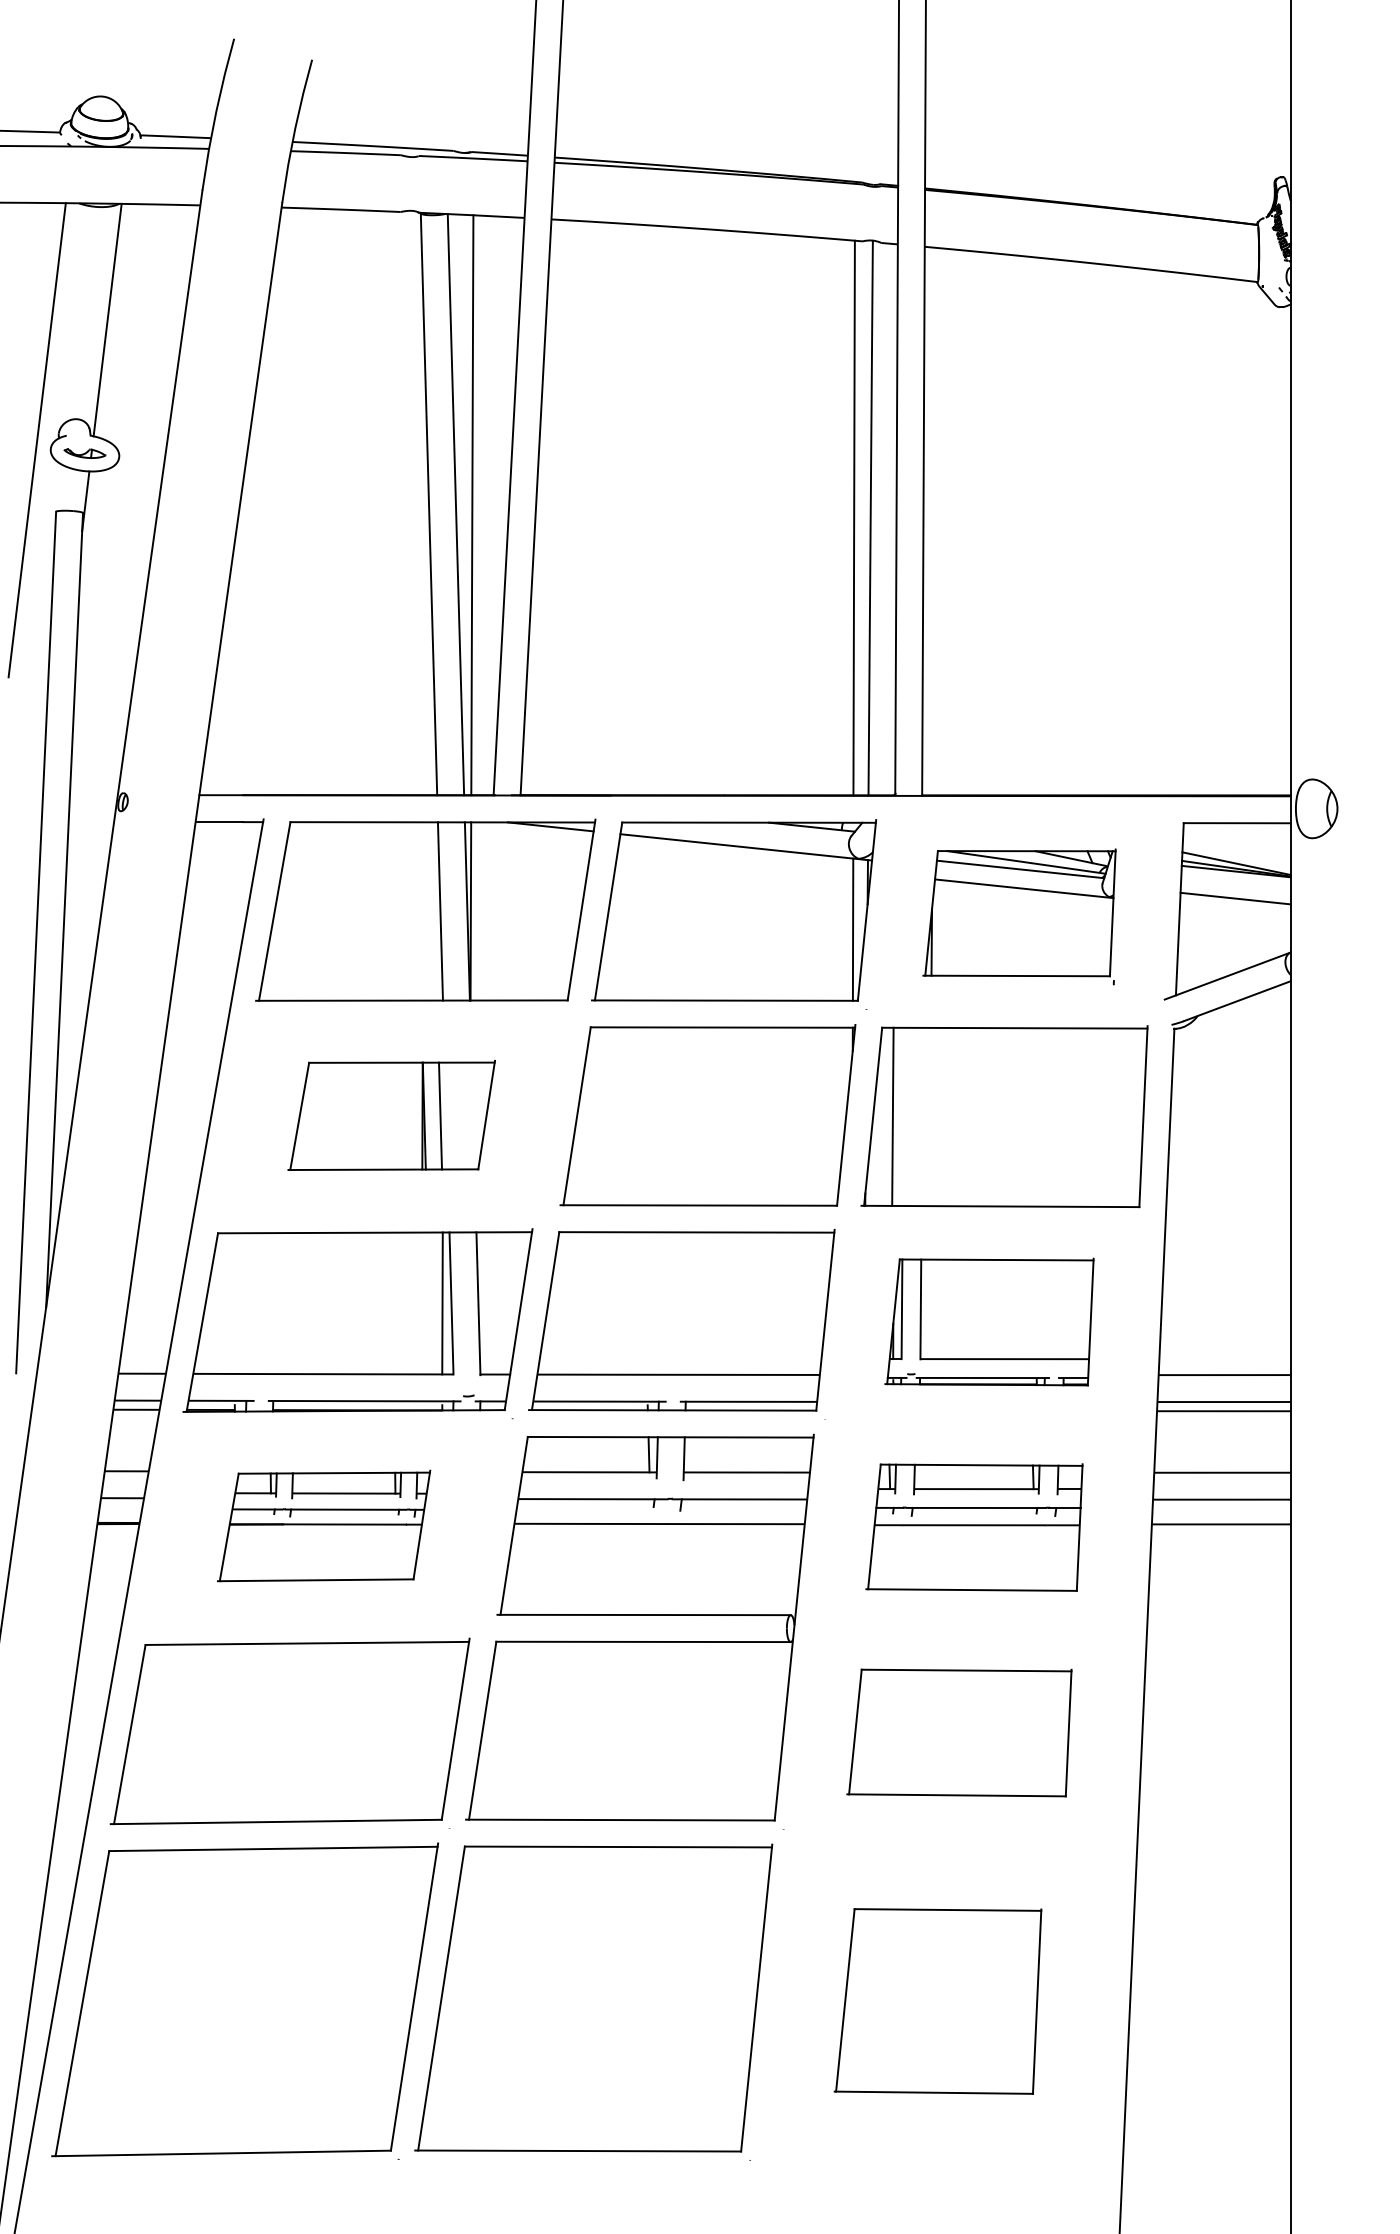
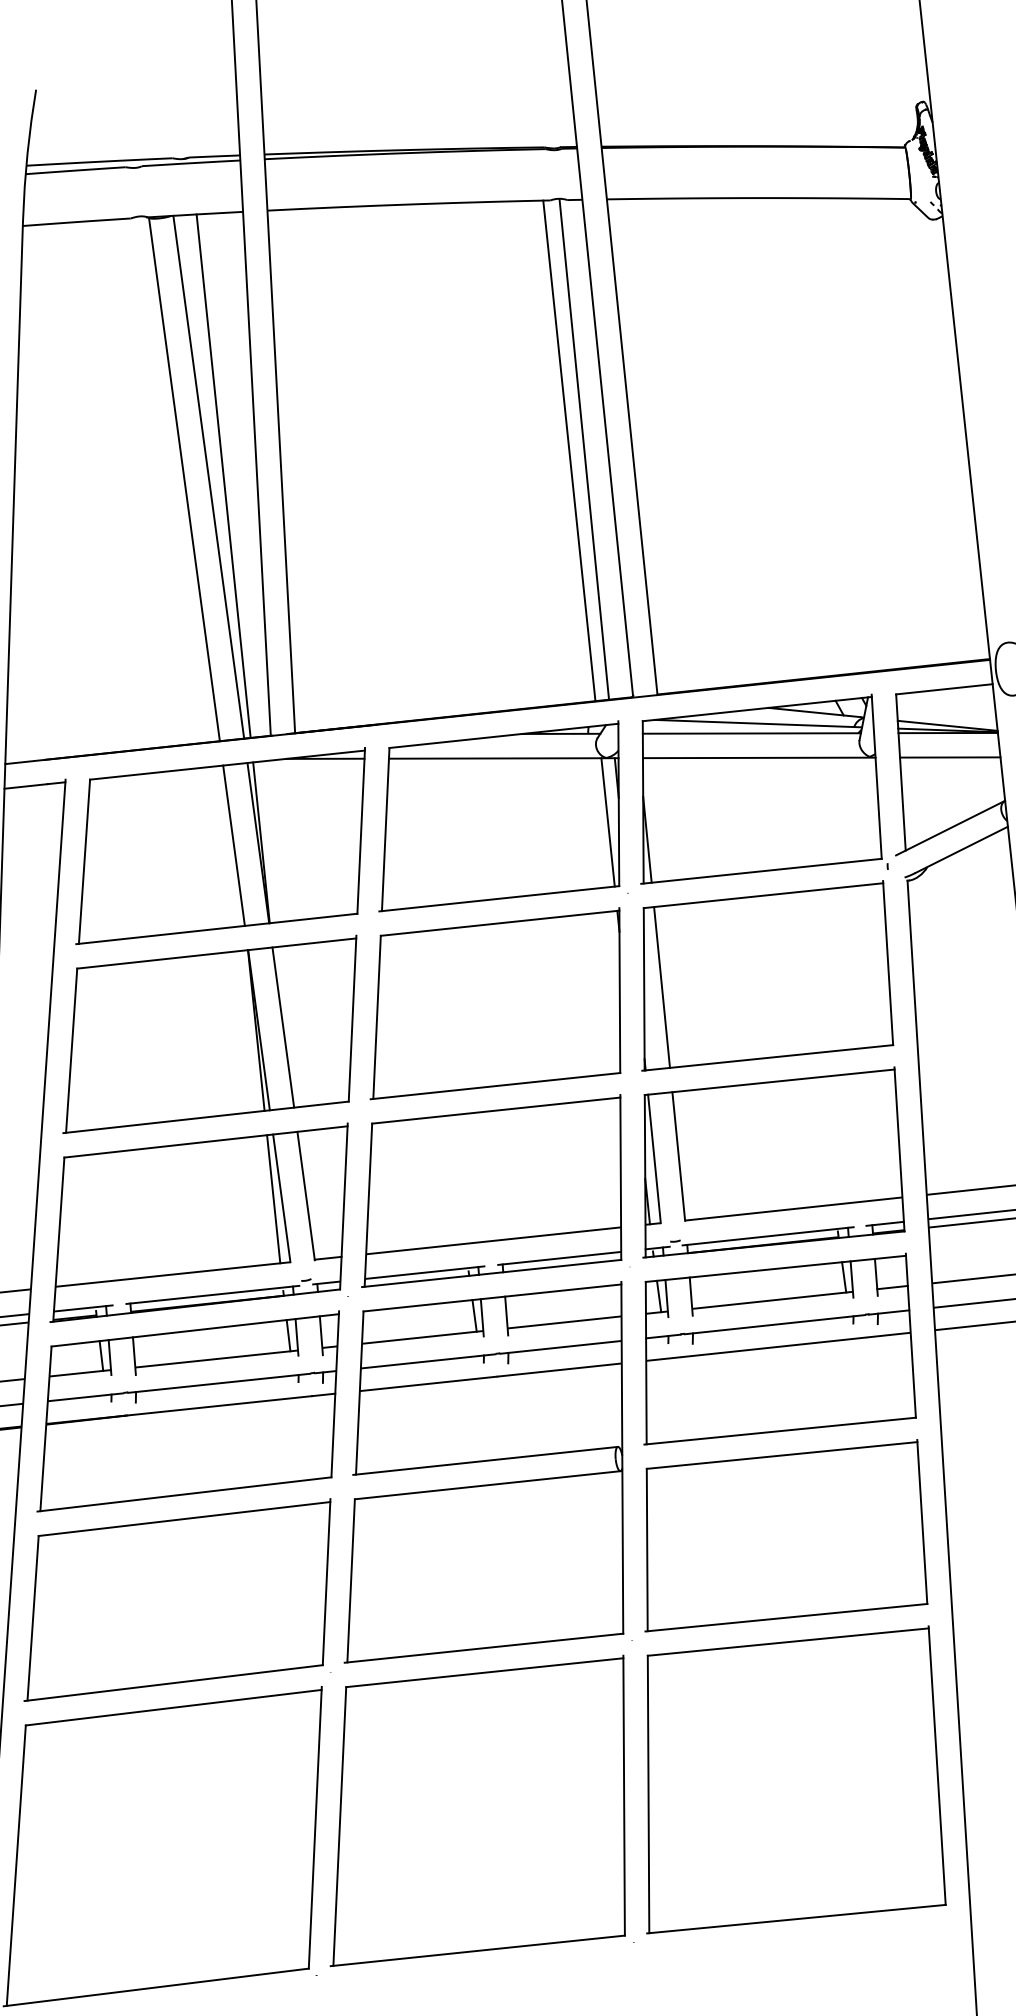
part: (1019, 916) -> (756, 794), size x1.43
part: (391, 1115) -> (209, 1034), size x1.67
part: (989, 1321) -> (768, 1162), size x1.43
part: (323, 1525) -> (187, 1411), size x1.67
part: (974, 1527) -> (775, 1350), size x1.43
part: (959, 1732) -> (781, 1536), size x1.43
part: (937, 2001) -> (787, 1781), size x1.67

